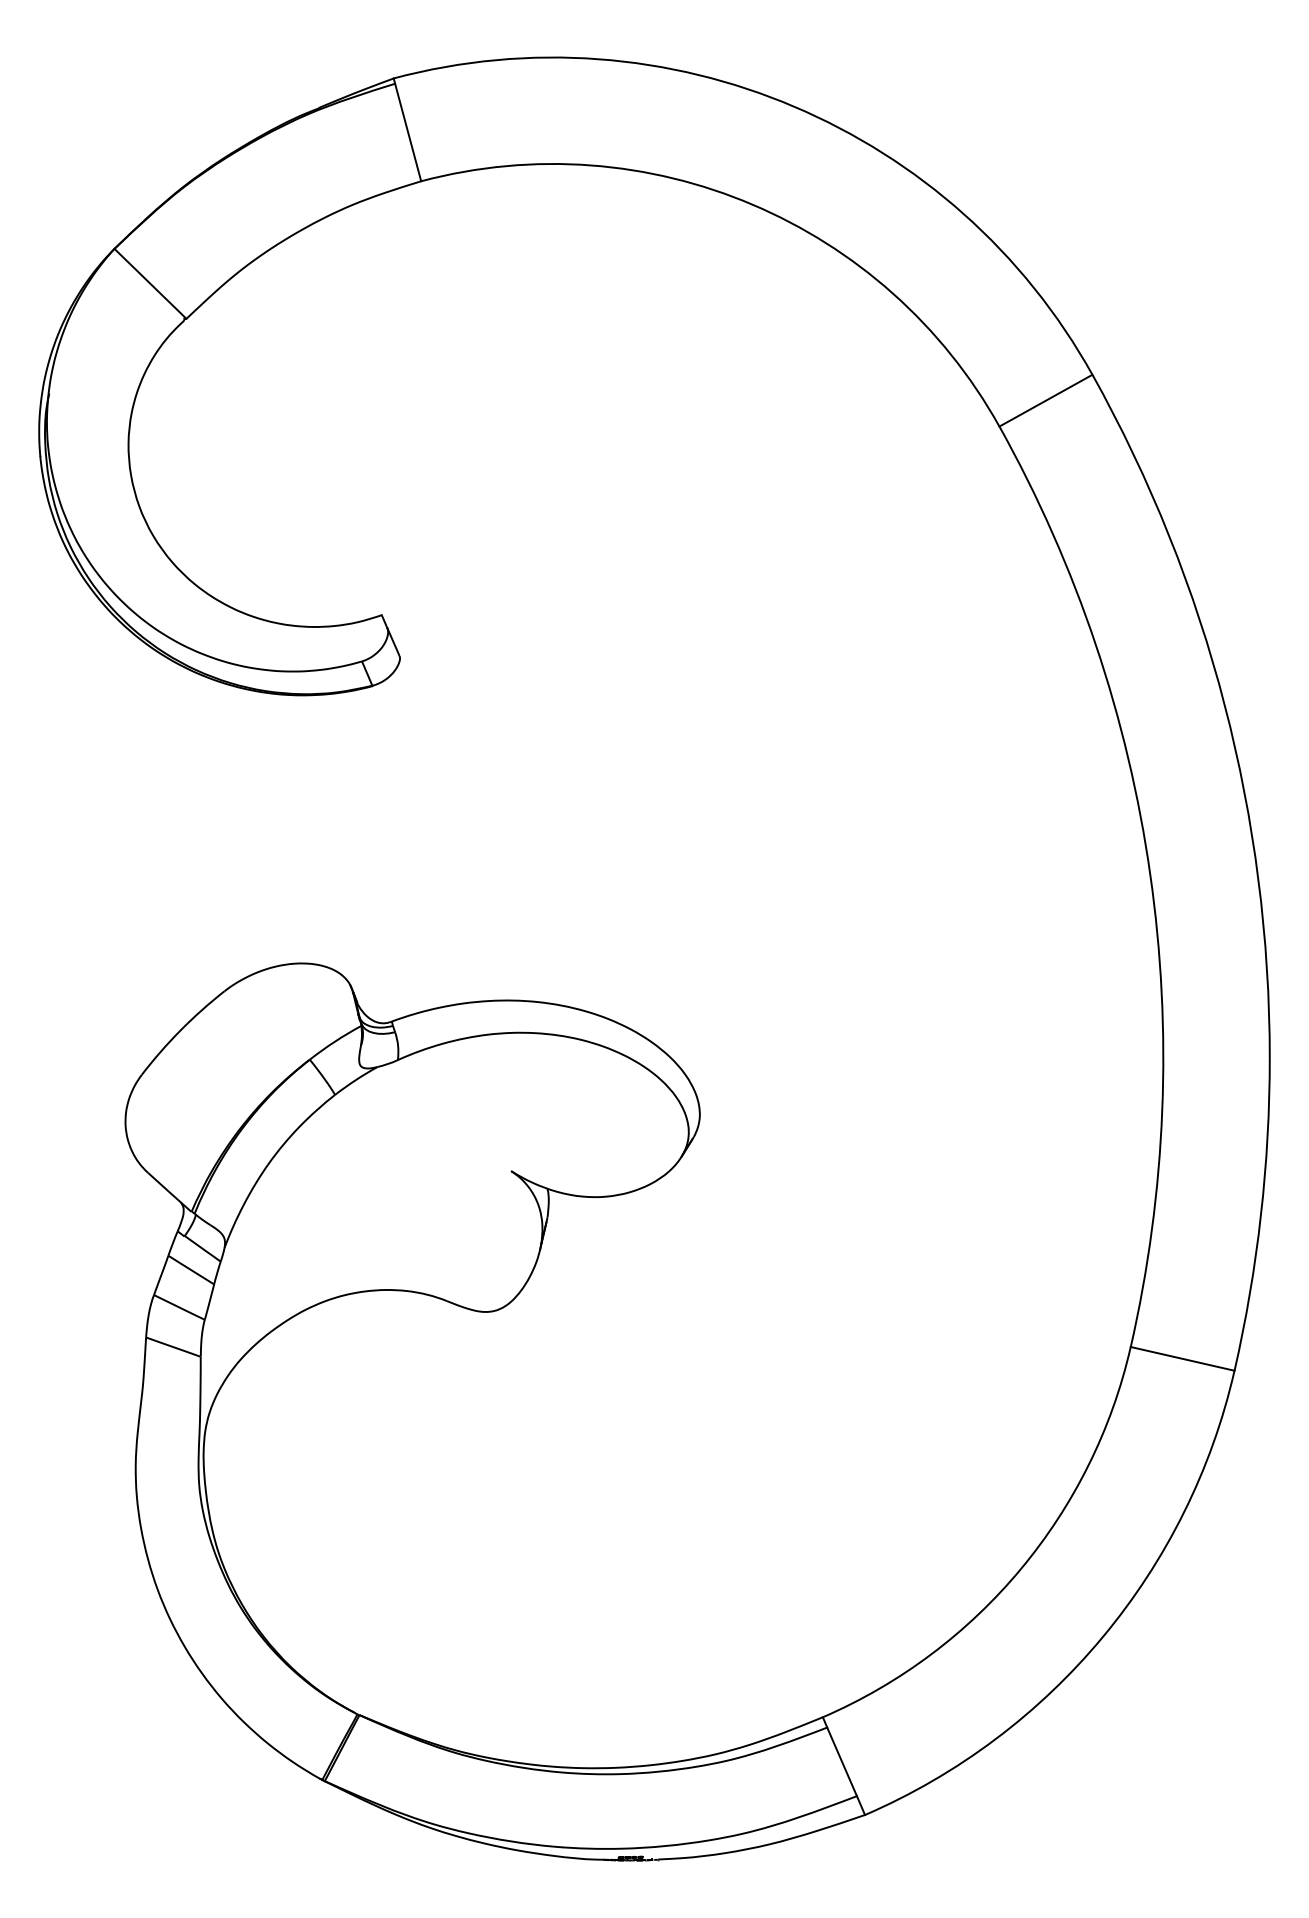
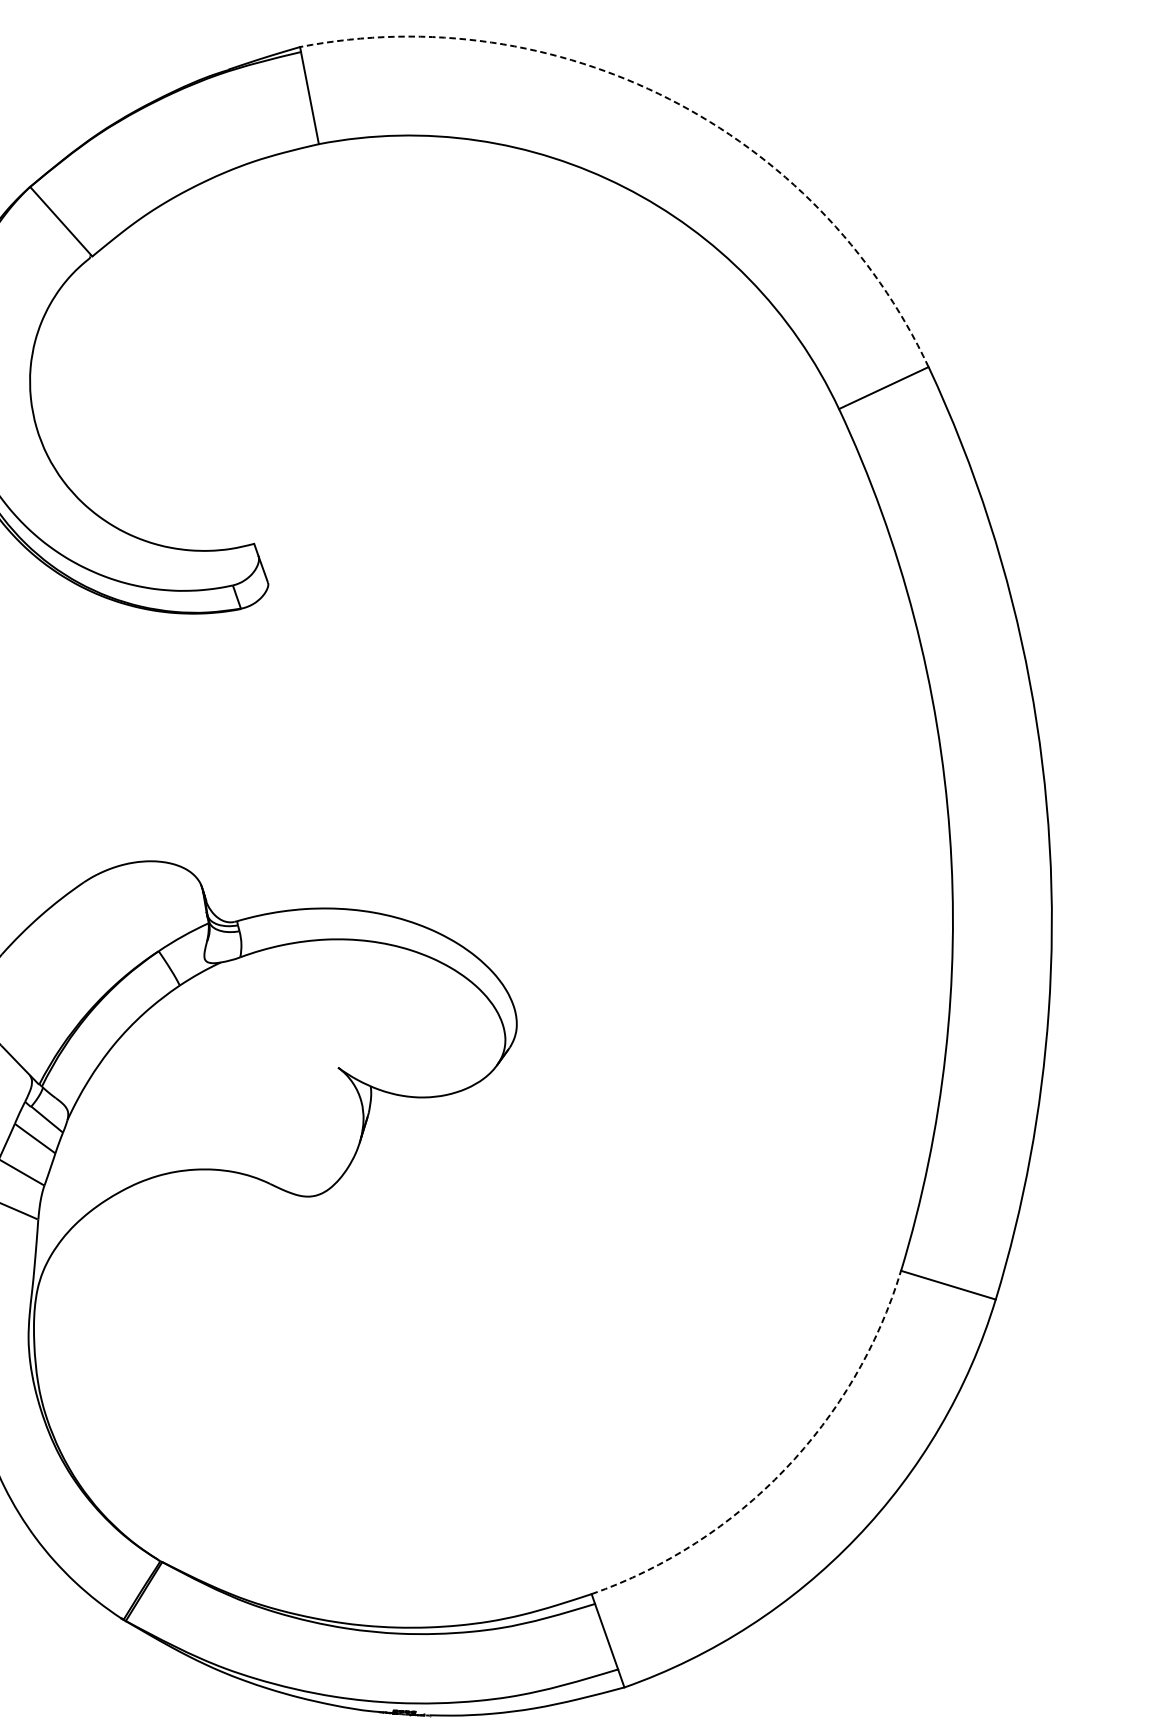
arc: (793, 106) -> (668, 98), solid -> dashed
arc: (1021, 1568) -> (785, 1469), solid -> dashed

